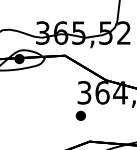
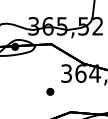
part: (80, 115) -> (50, 91), moved

